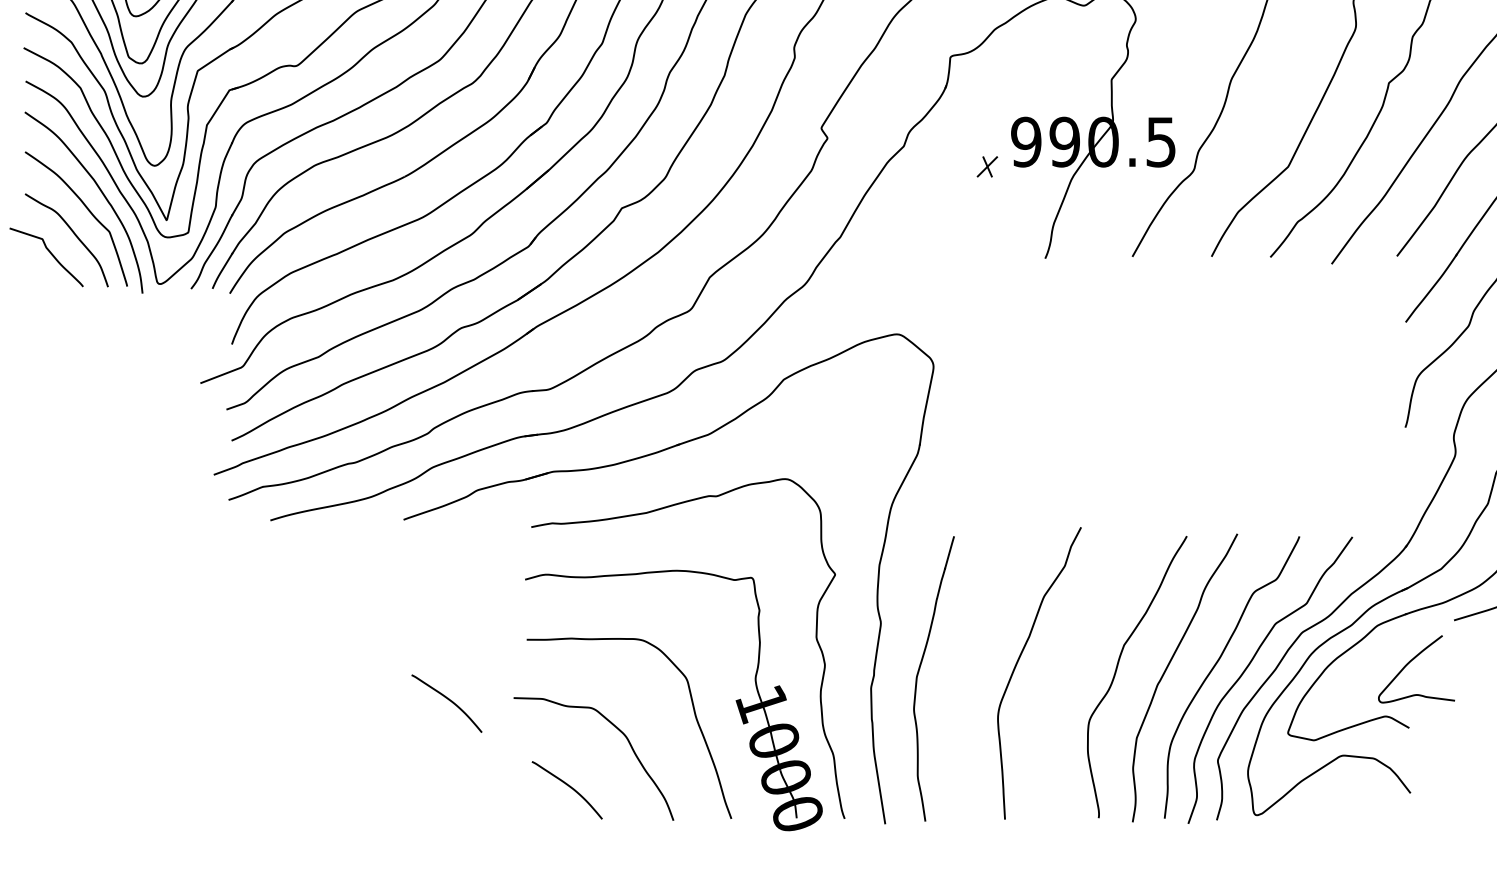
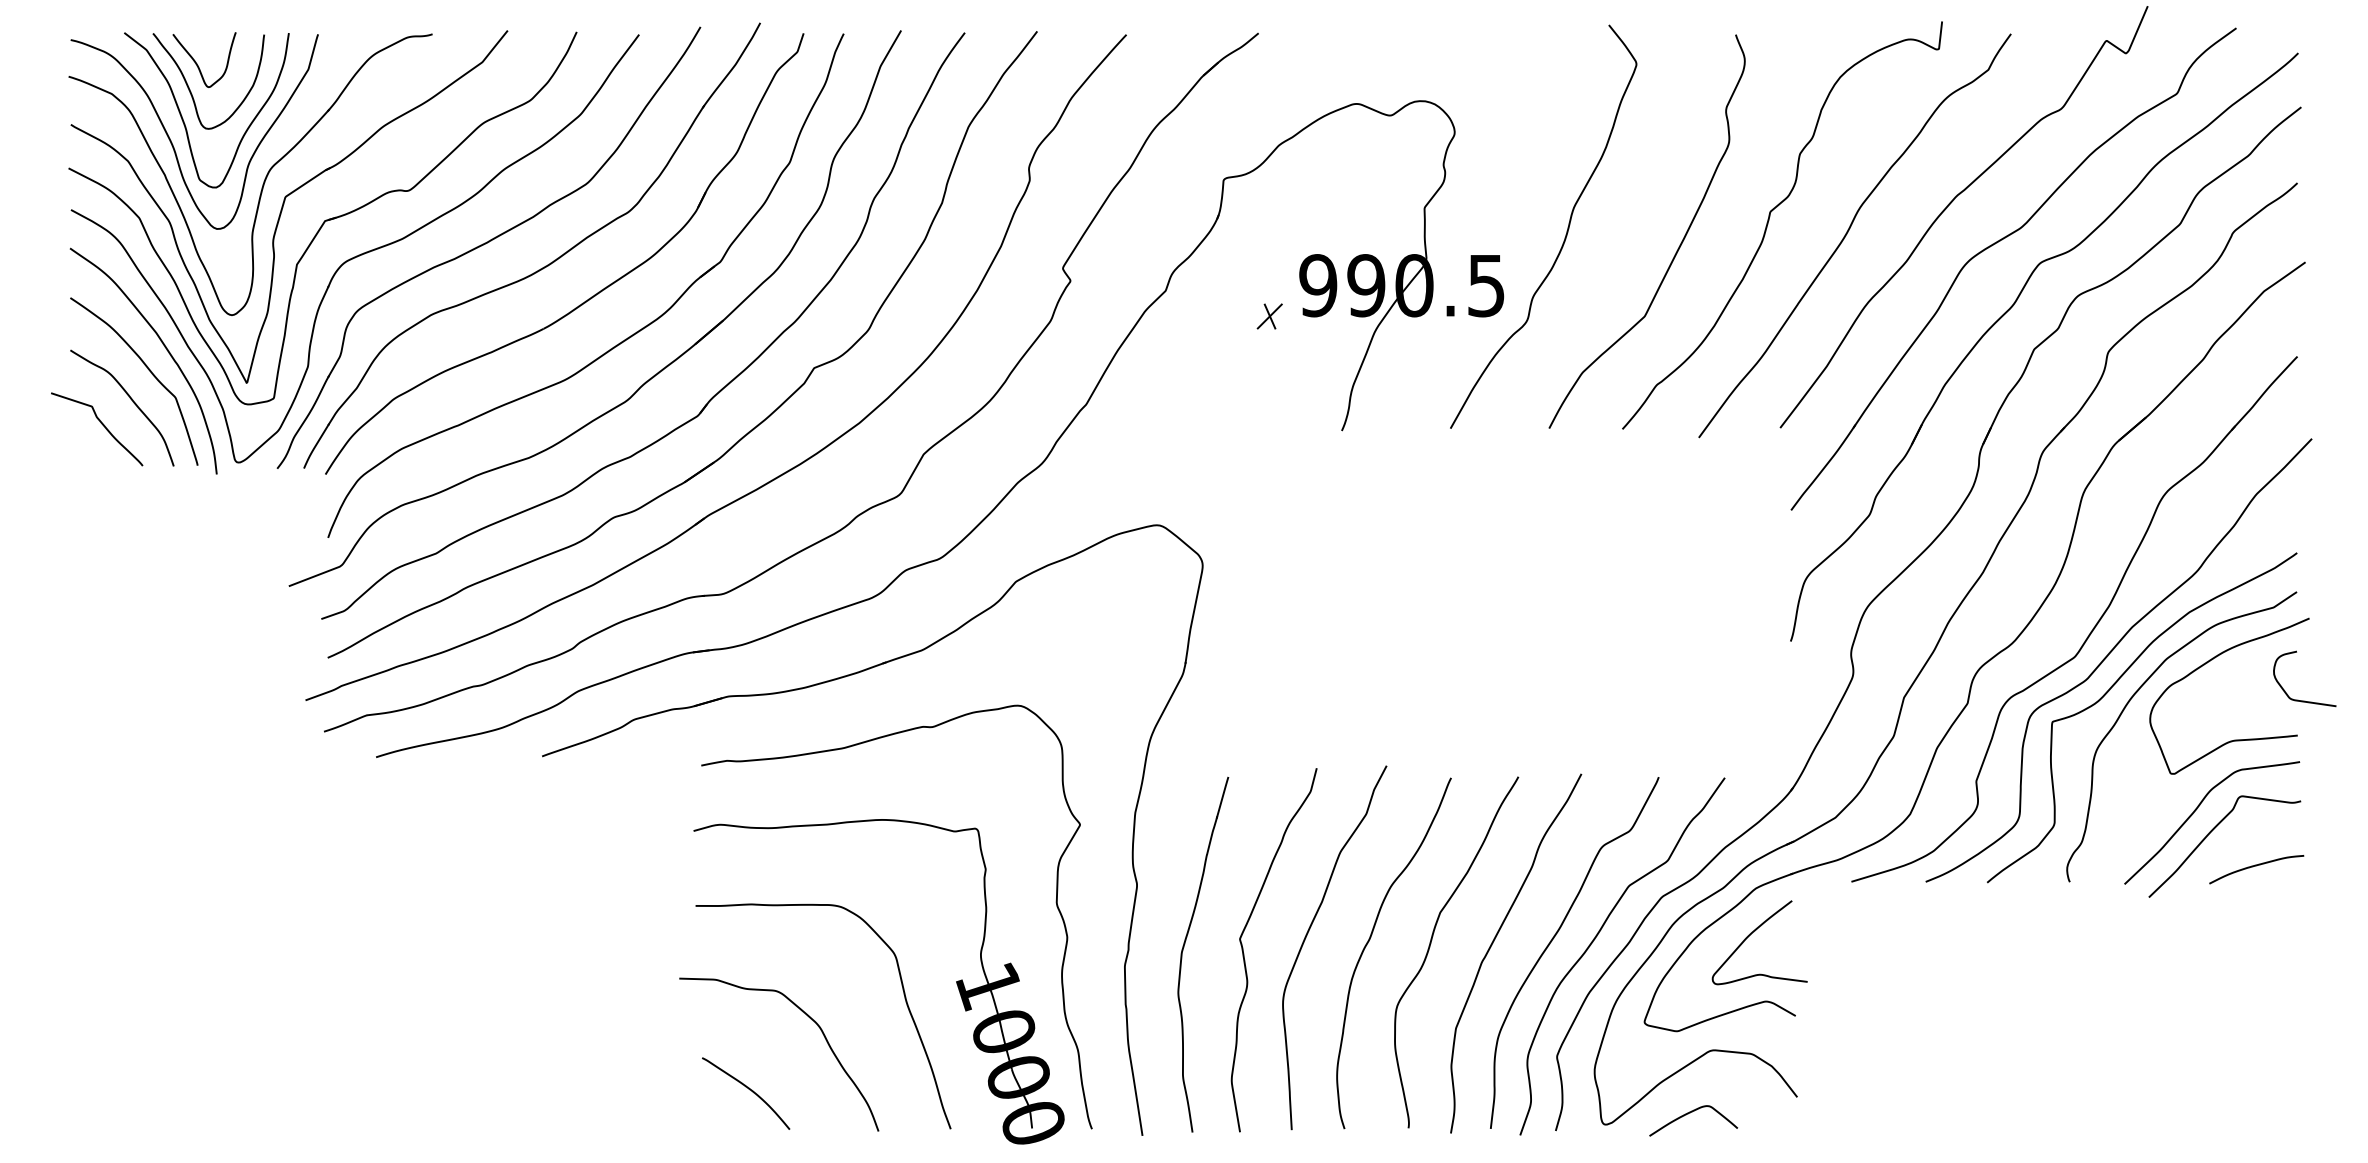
curve: (1409, 662) -> (1751, 934), moved
curve: (1067, 668) -> (1369, 941), added
curve: (967, 677) -> (1244, 953), added
curve: (449, 701) -> (599, 982), removed
curve: (1324, 806) -> (1690, 1113), added

